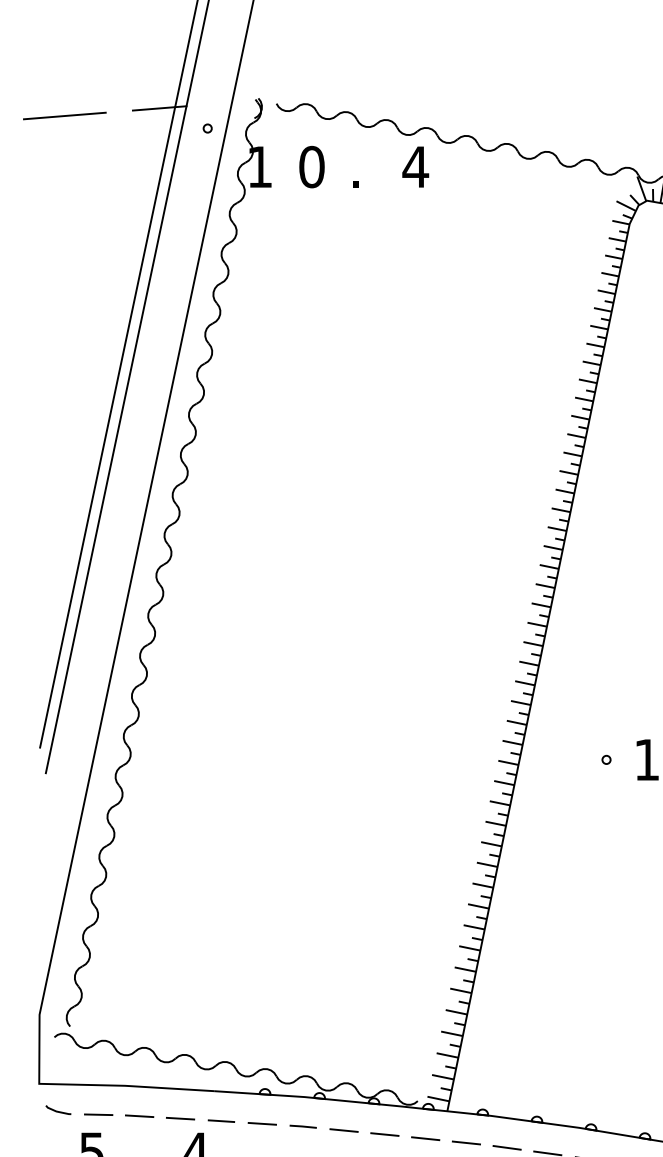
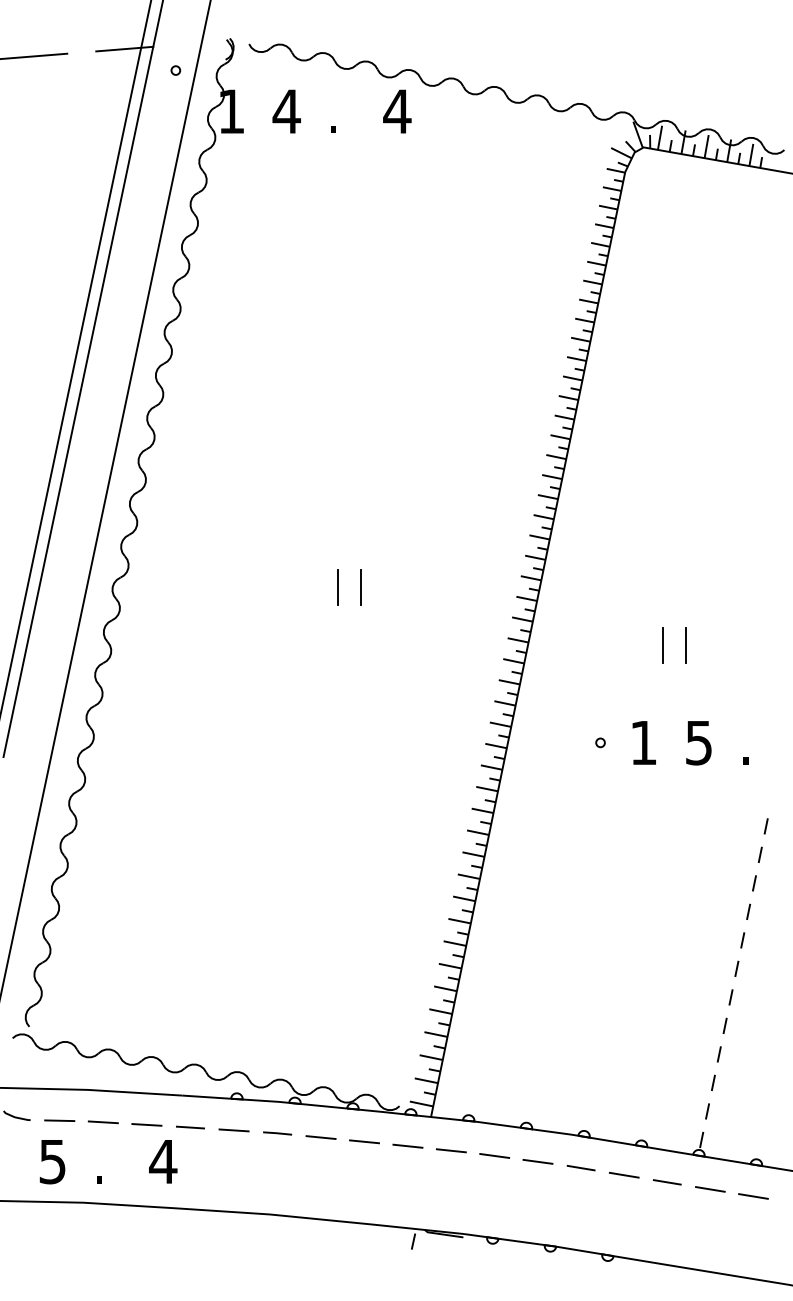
text: (311, 166) -> (286, 111), 0 -> 4
line: (359, 613) -> (337, 586), added
line: (381, 613) -> (360, 586), added

